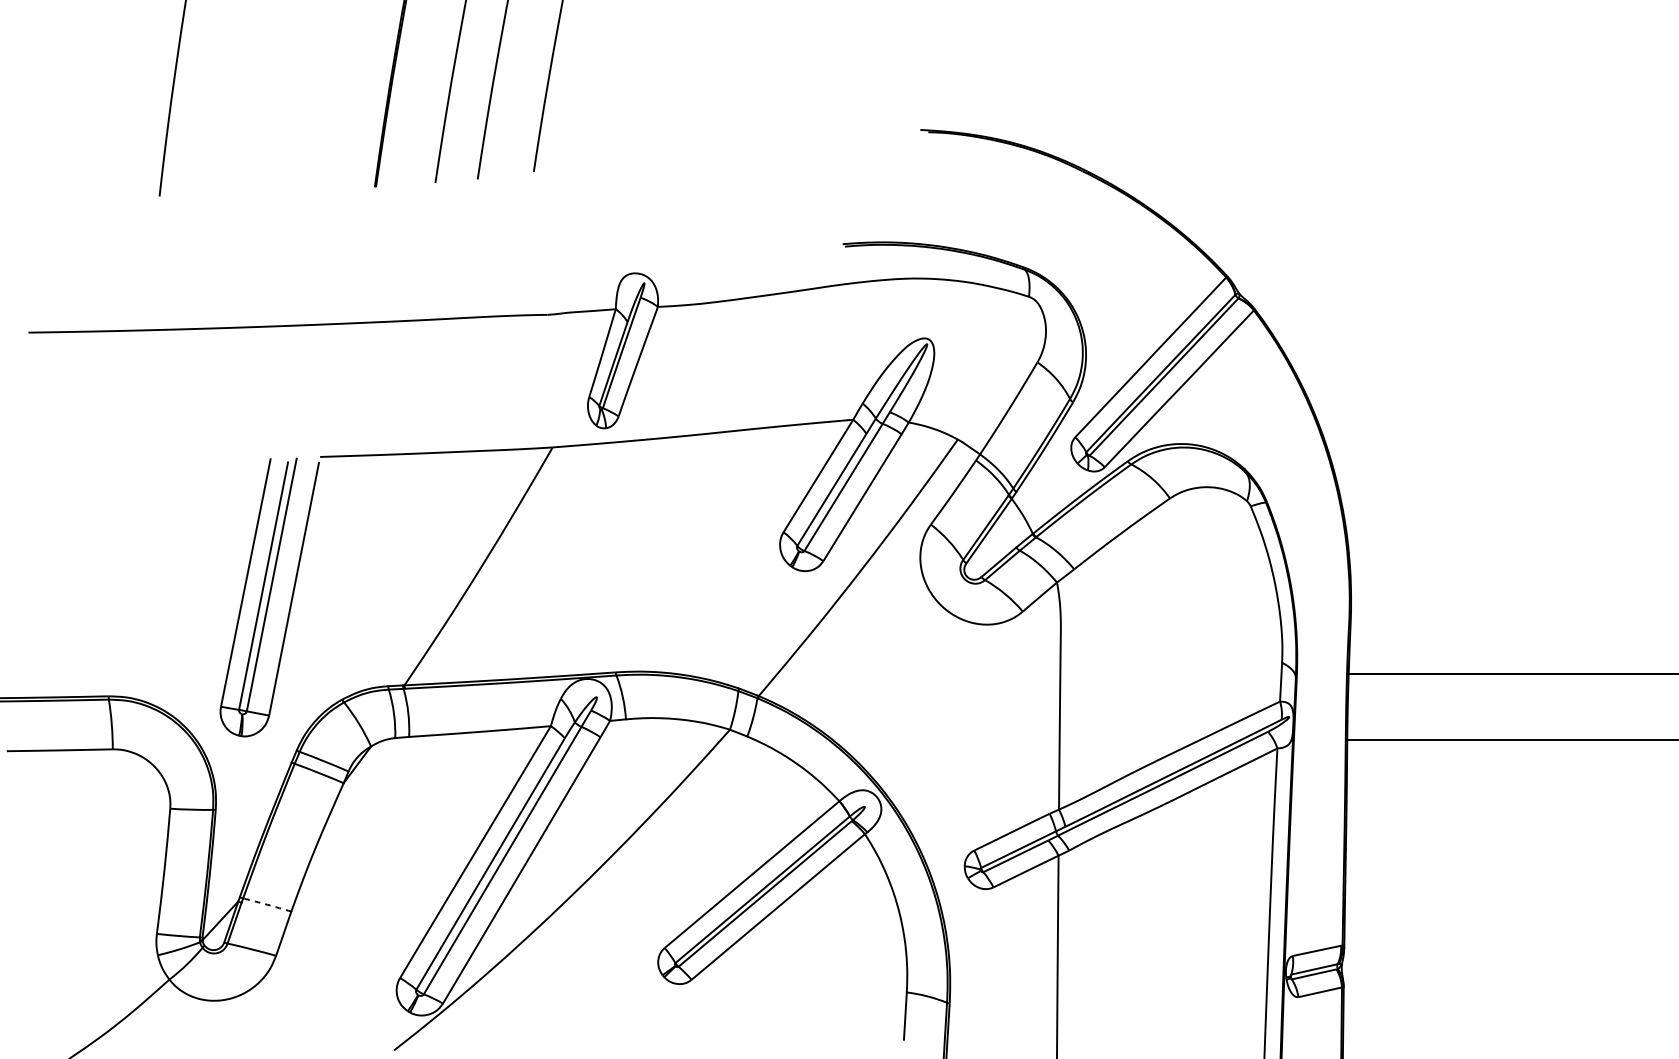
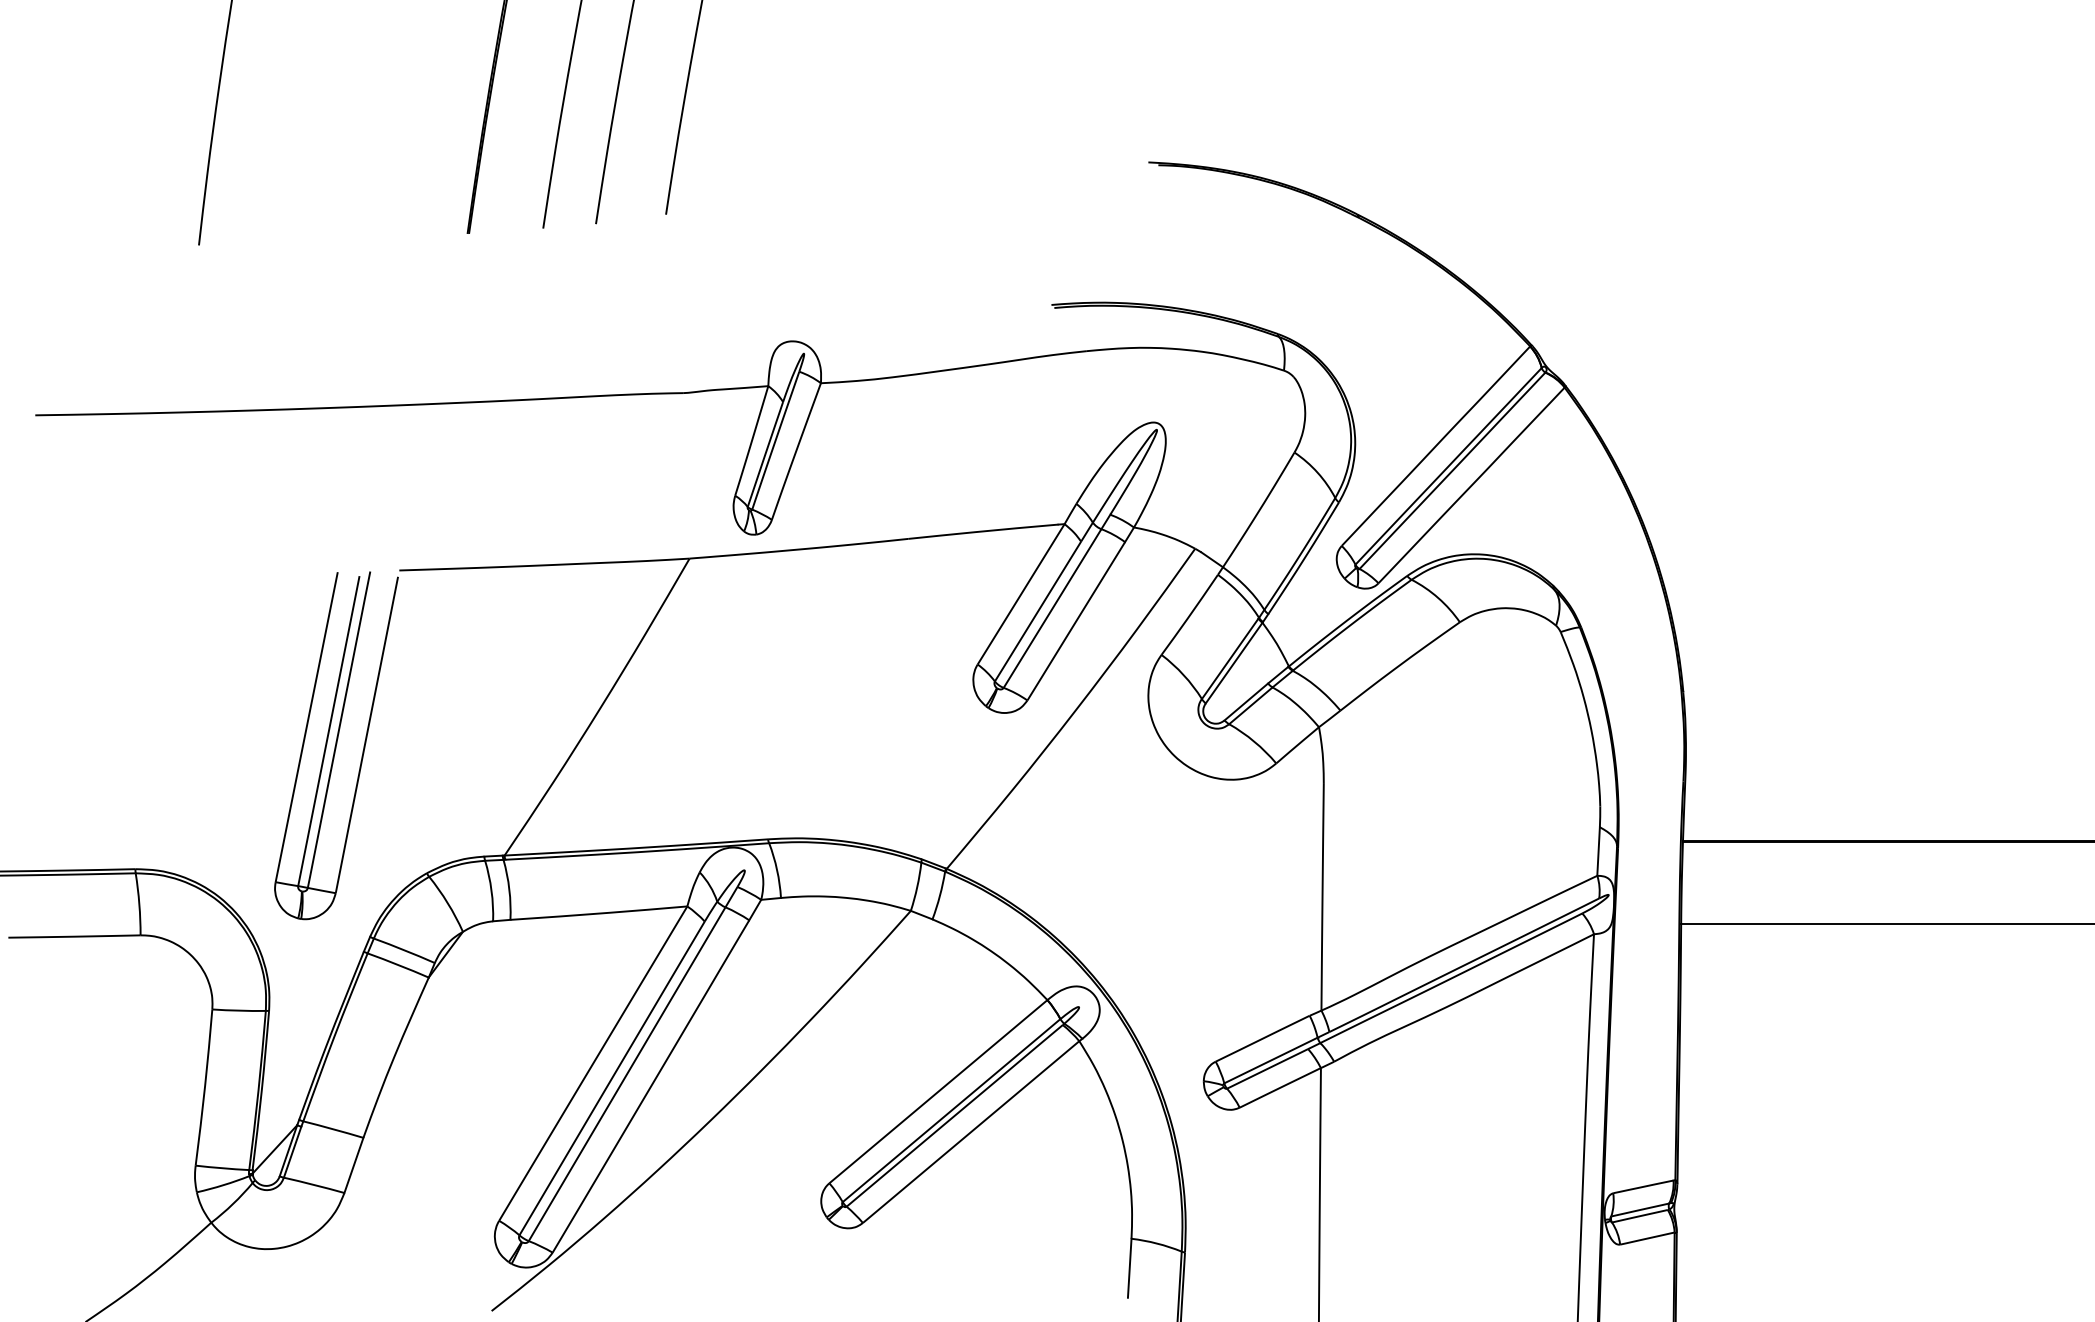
arc: (267, 904) -> (333, 1129), dashed -> solid

